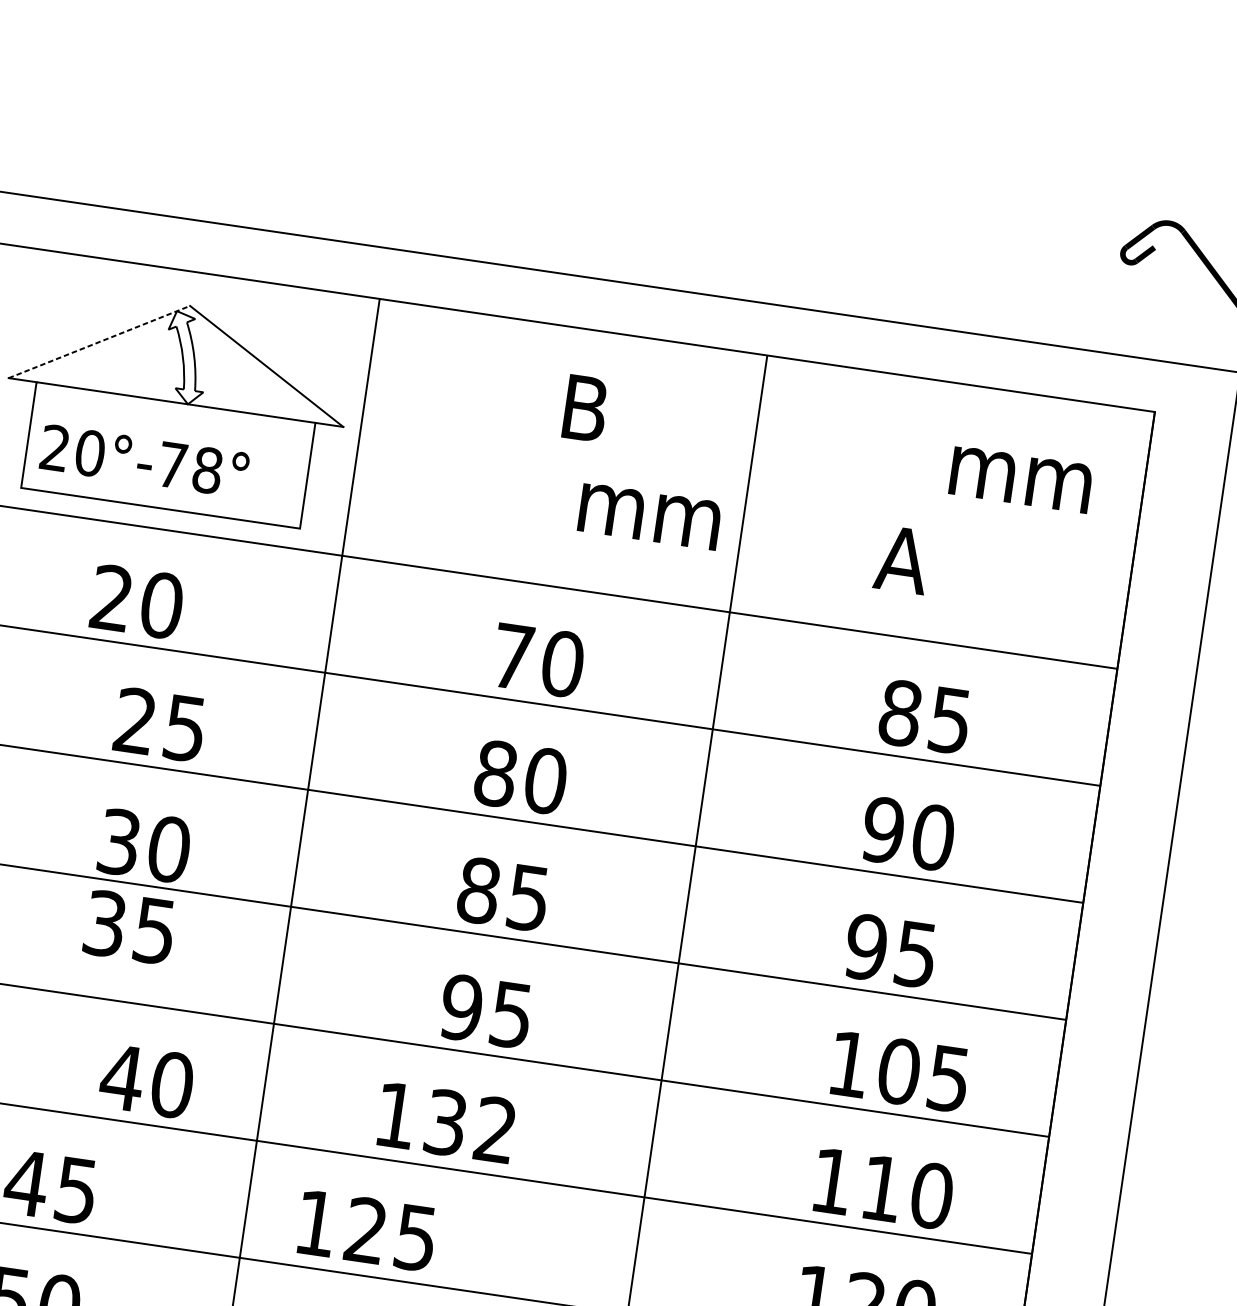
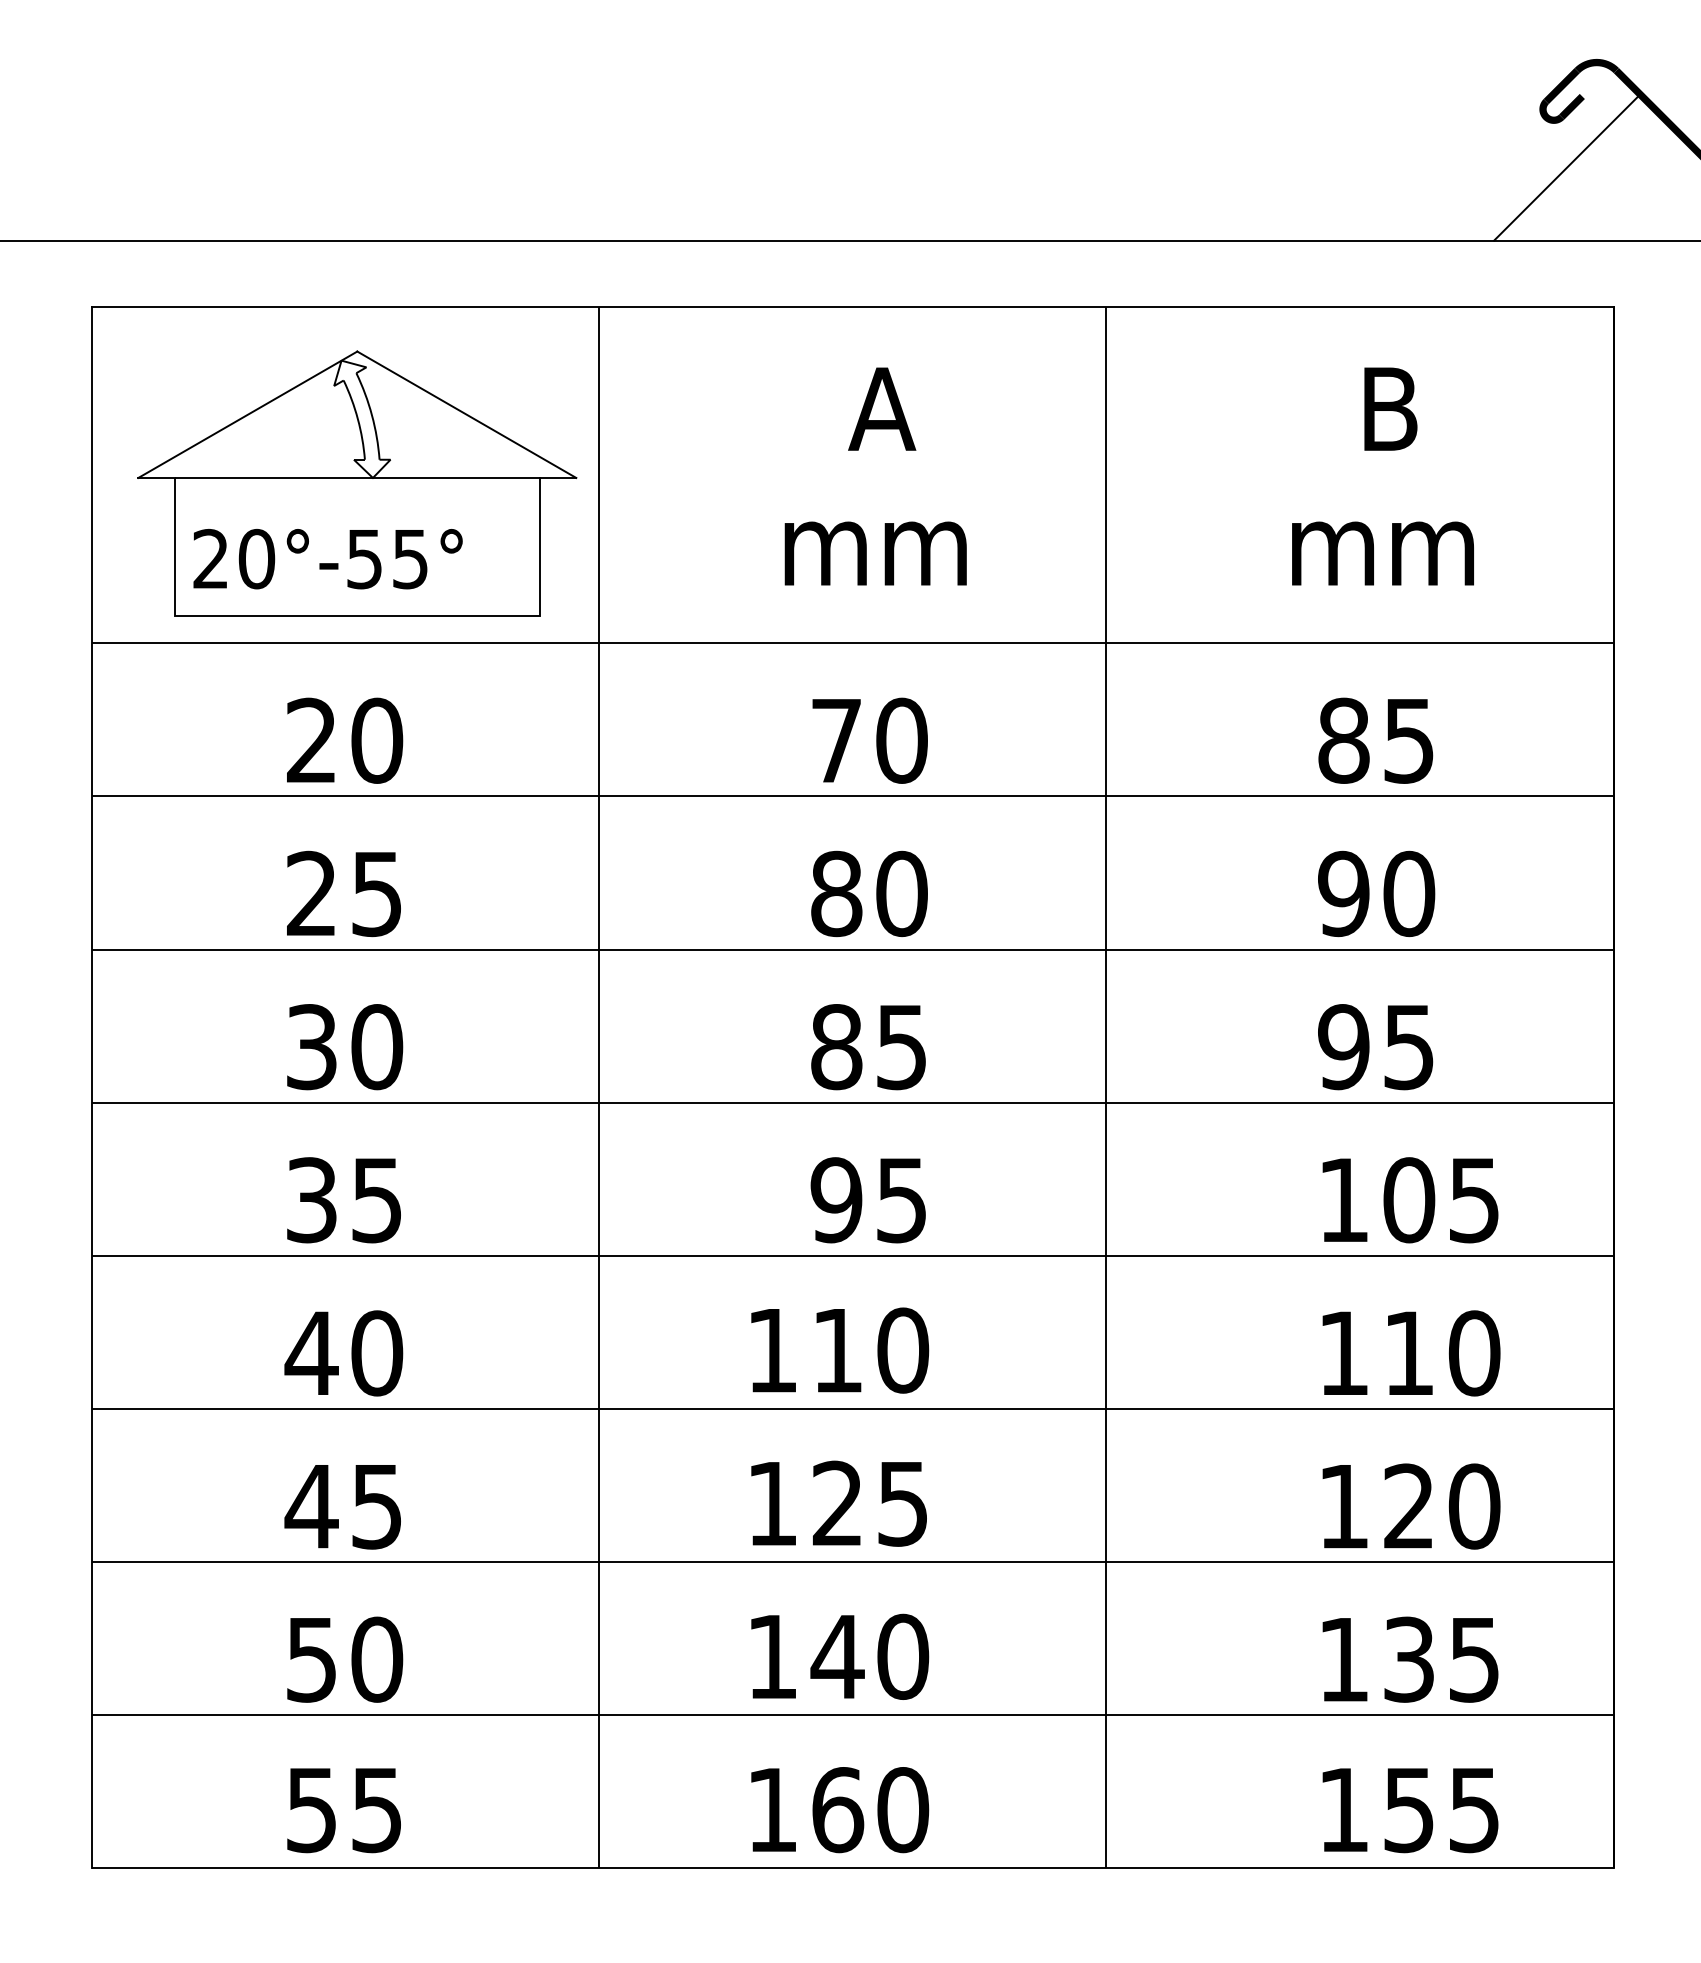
line: (1135, 300) -> (1567, 167), added
line: (99, 341) -> (248, 414), dashed -> solid
text: (585, 408) -> (882, 408), B -> A
text: (190, 467) -> (387, 558), 20°-78° -> 20°-55°
text: (1022, 471) -> (1454, 408), mm -> B
text: (649, 516) -> (875, 553), moved
text: (948, 566) -> (1378, 543), A -> mm
text: (159, 724) -> (343, 893), moved
text: (144, 846) -> (345, 1047), moved
text: (129, 927) -> (343, 1200), moved
text: (146, 1081) -> (343, 1353), moved
text: (471, 1126) -> (871, 1350), 132 -> 110
text: (366, 1230) -> (838, 1503), moved

